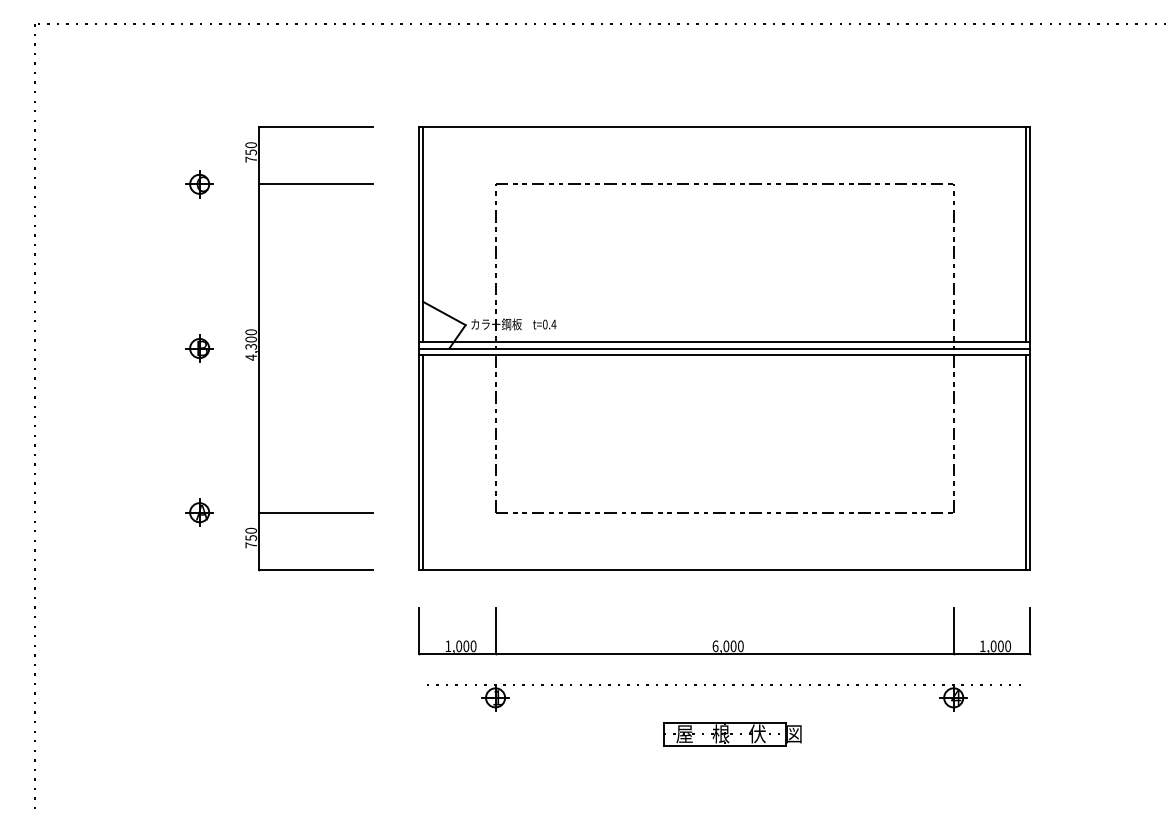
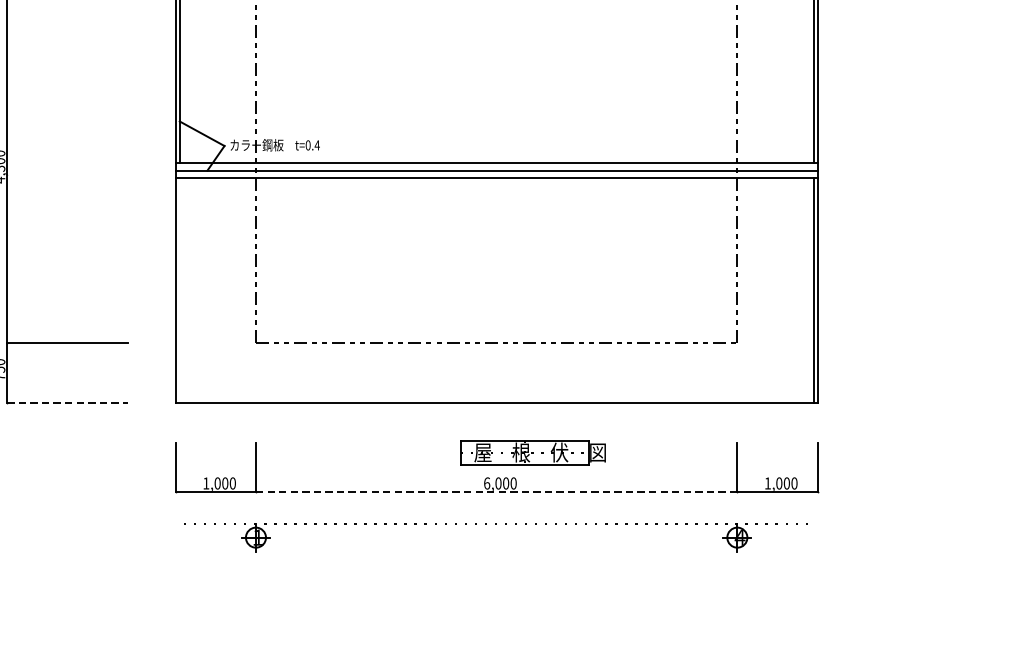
line: (423, 462) -> (180, 290), removed
line: (316, 569) -> (67, 402), solid -> dashed
line: (725, 653) -> (497, 491), solid -> dashed
part: (732, 734) -> (533, 453), moved

